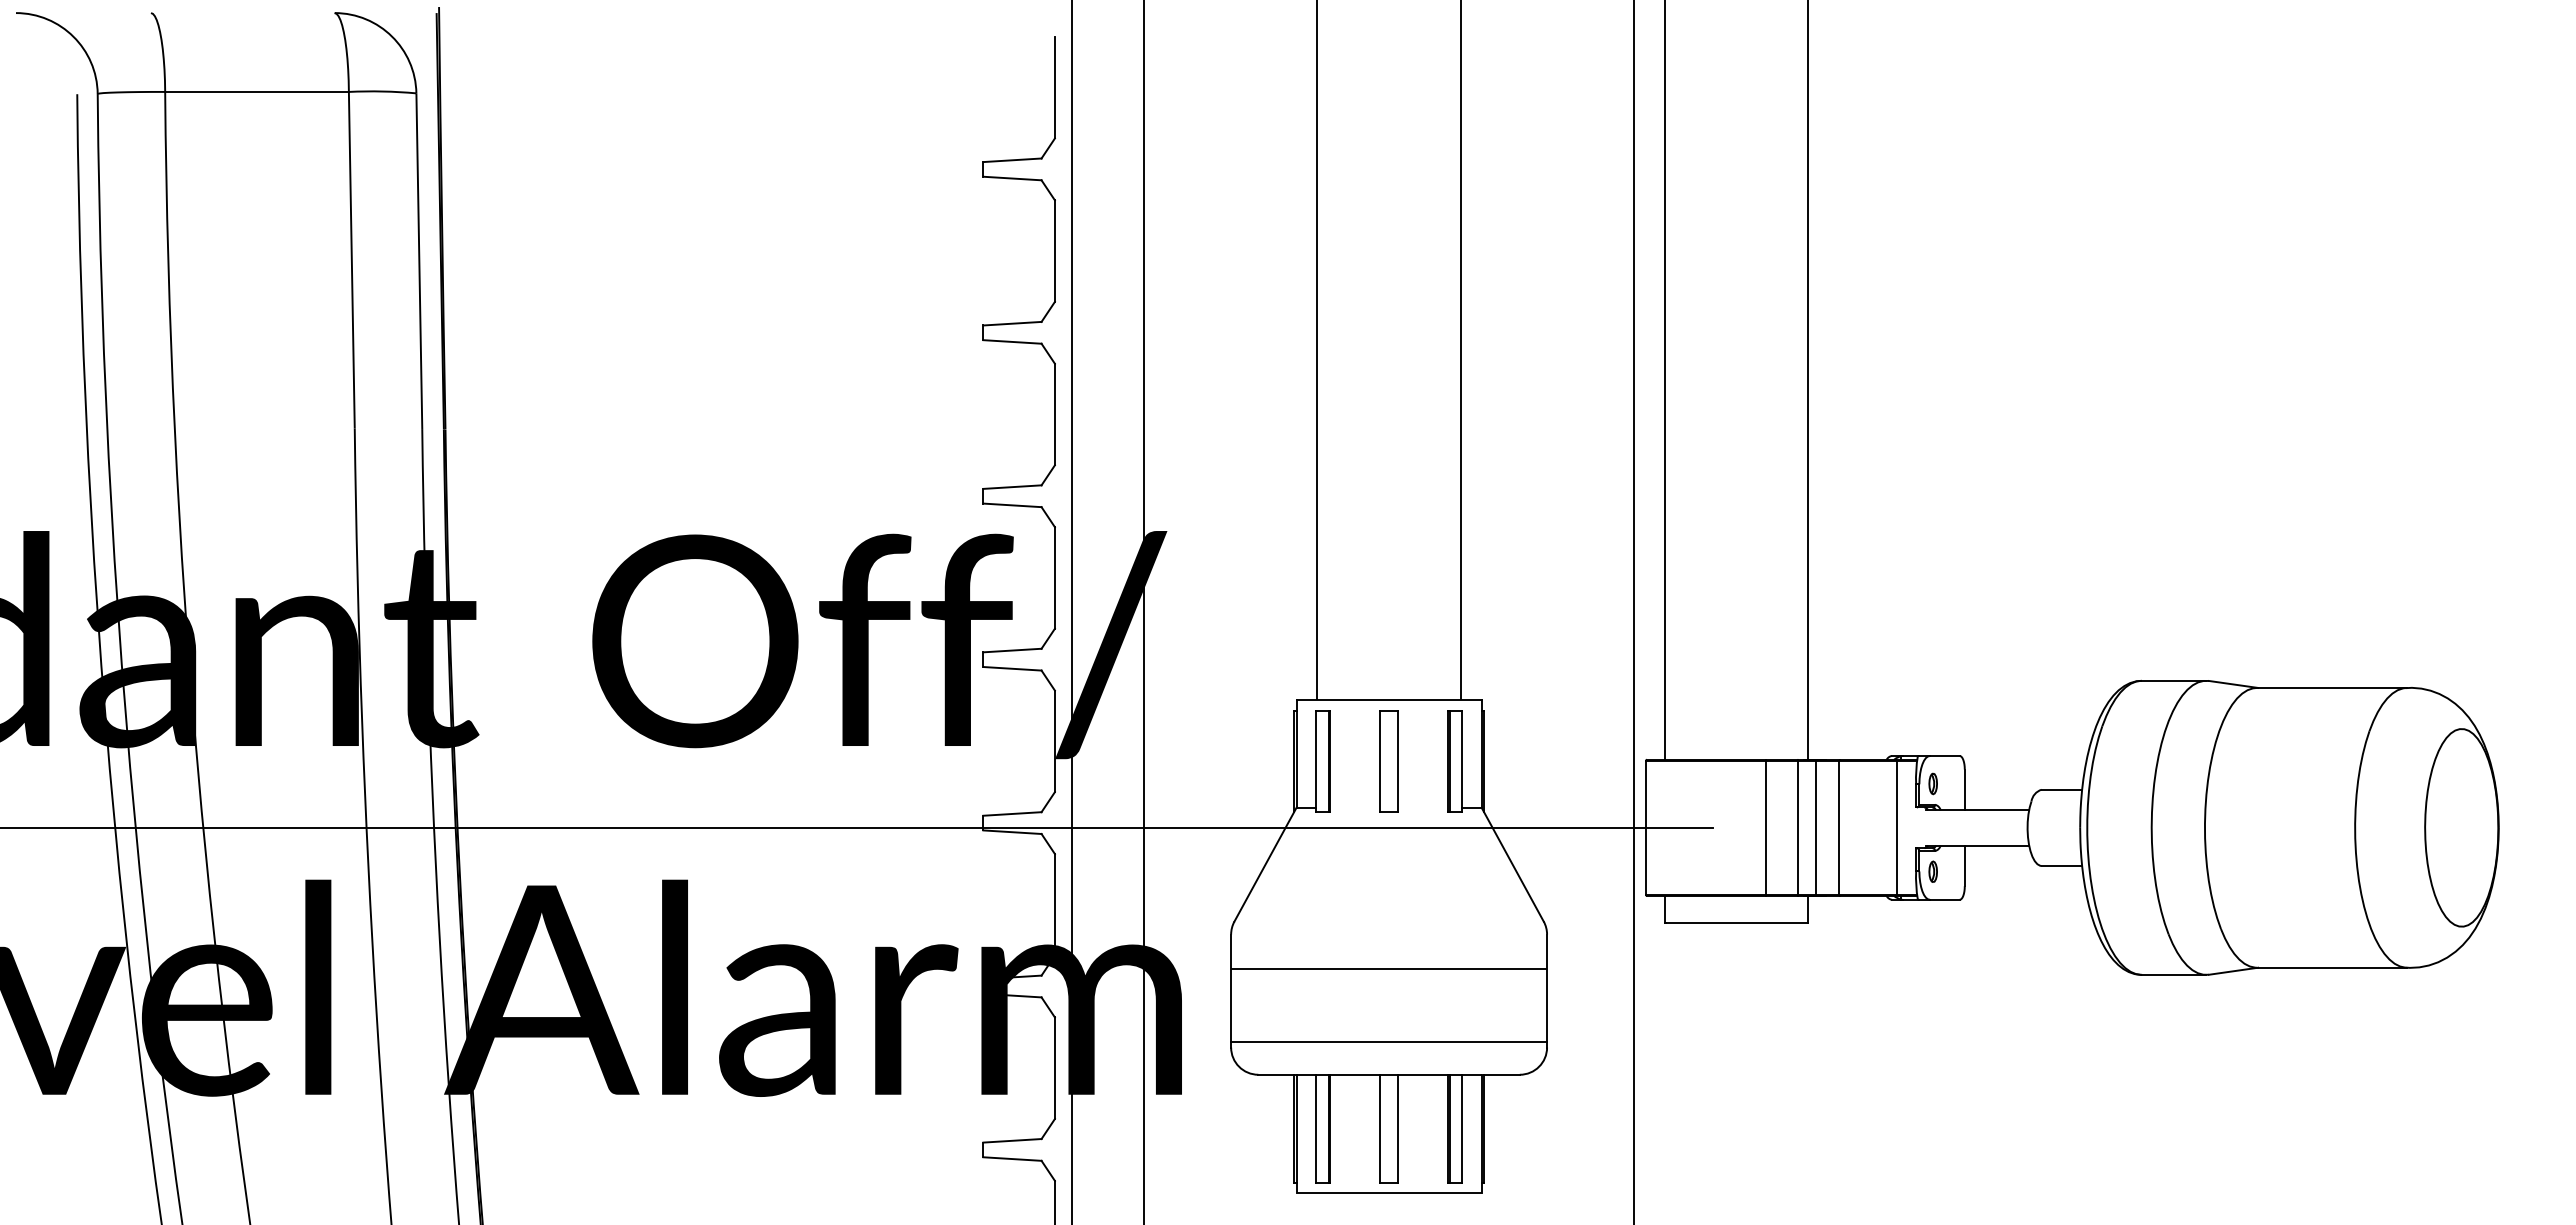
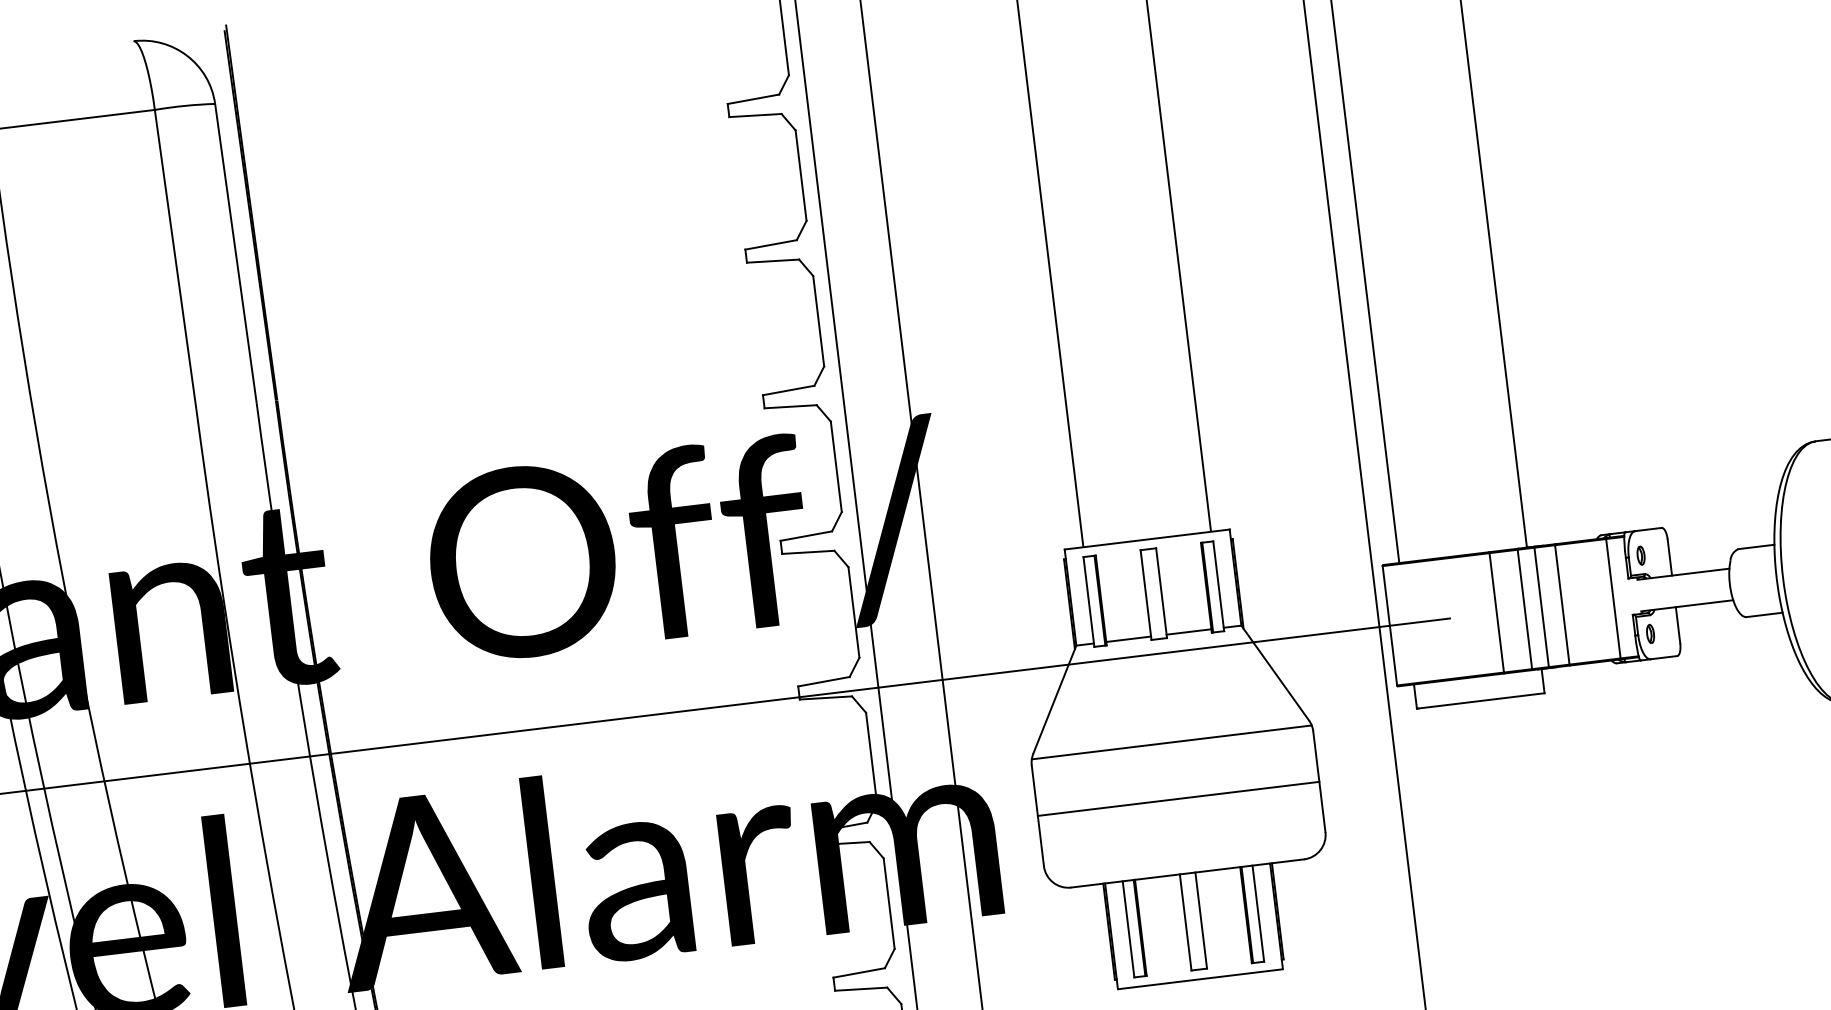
line: (1355, 807) -> (1128, 638), added
line: (1422, 807) -> (1188, 631), added
line: (1389, 968) -> (1172, 742), moved
line: (1389, 1042) -> (1179, 799), moved

